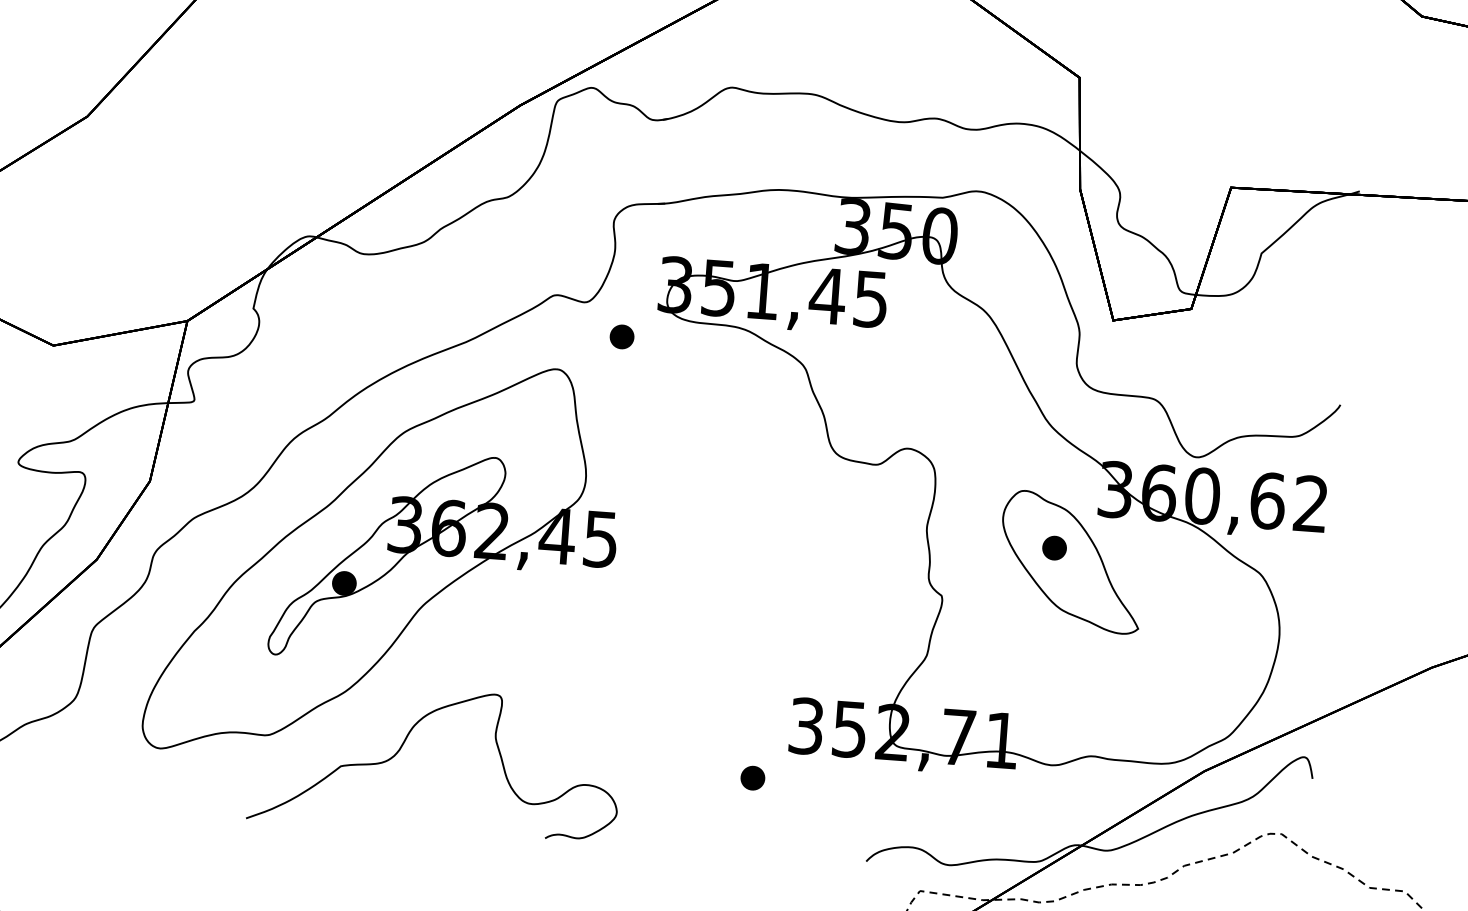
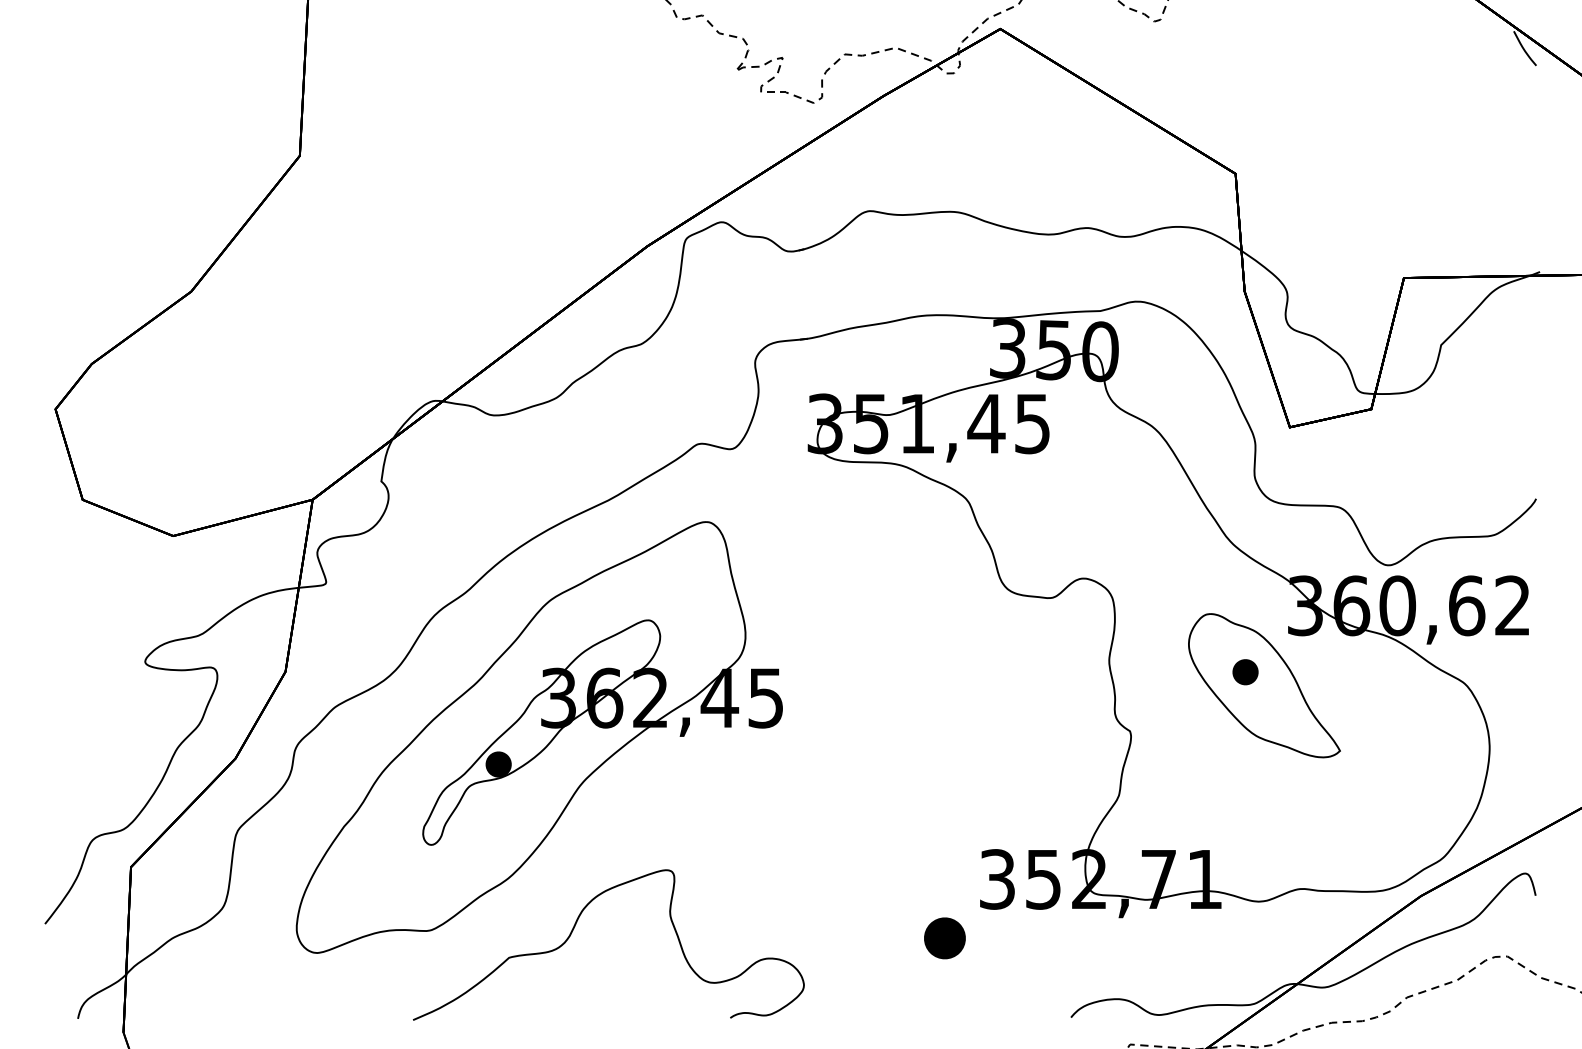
part: (621, 336) -> (772, 482), removed
part: (752, 778) -> (944, 938), size x1.6

